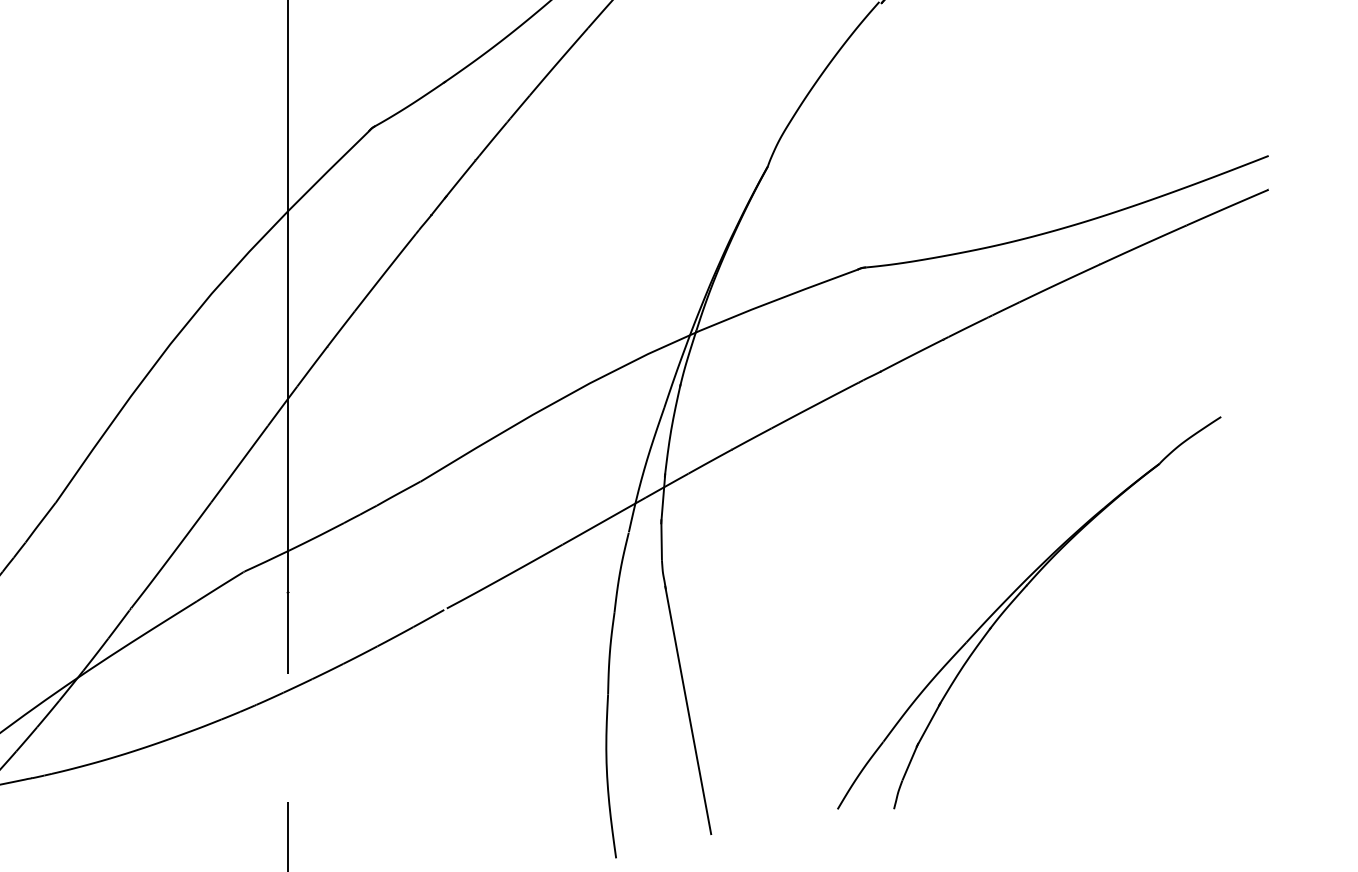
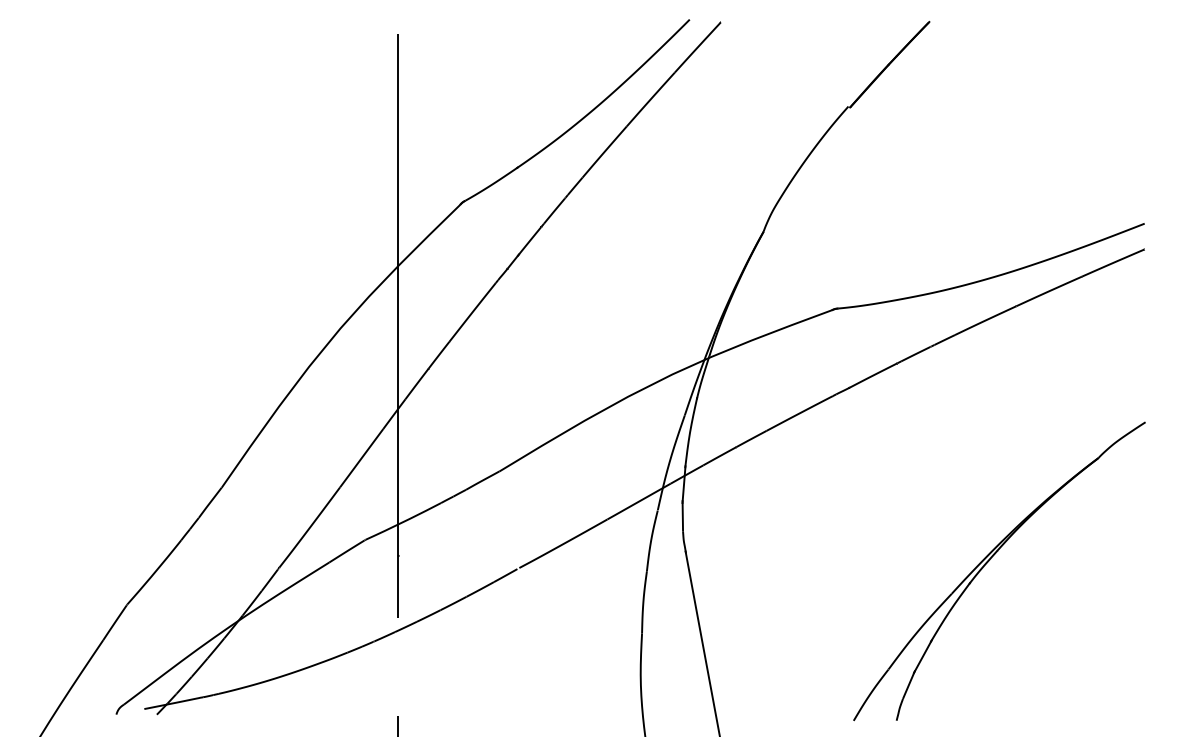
part: (1016, 599) -> (989, 561), moved

